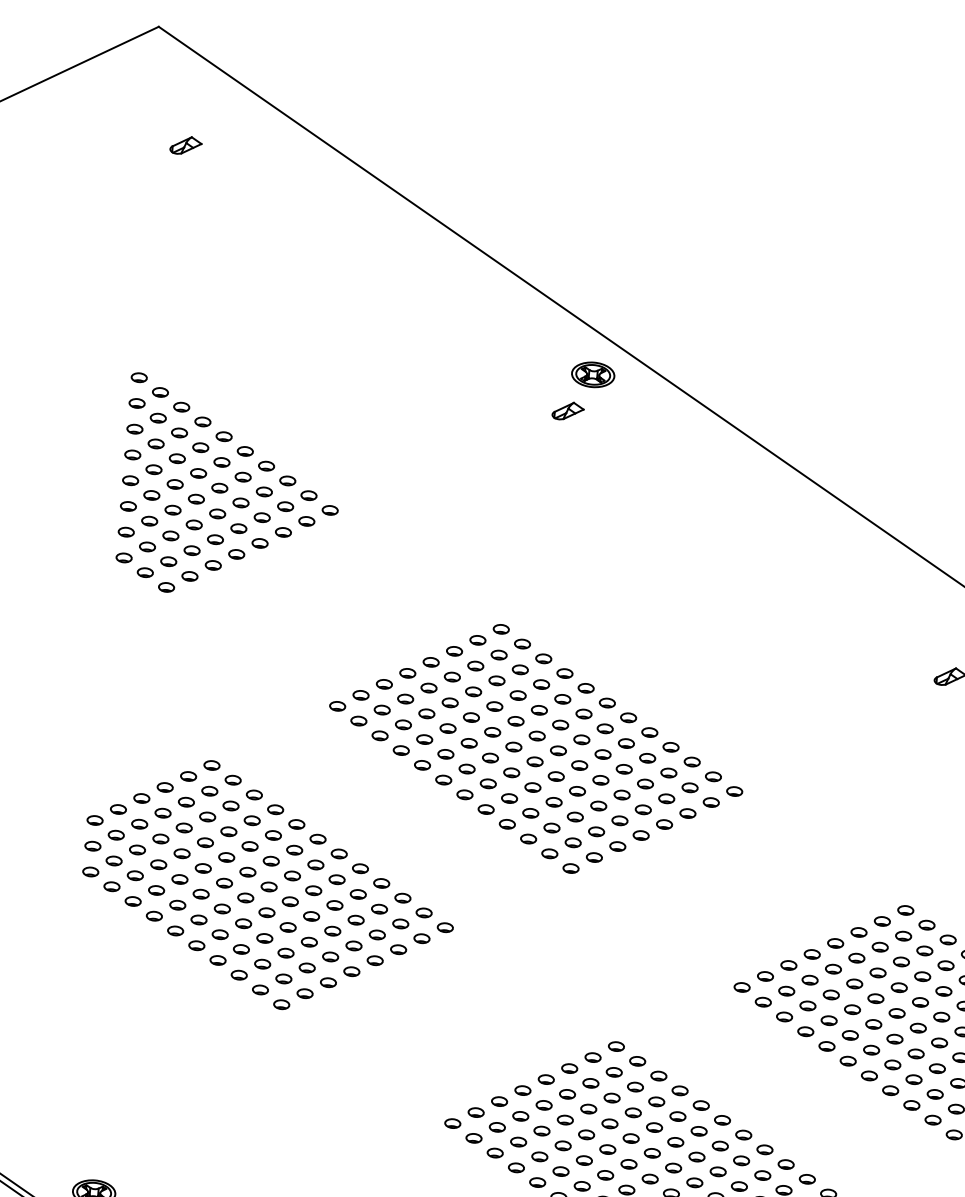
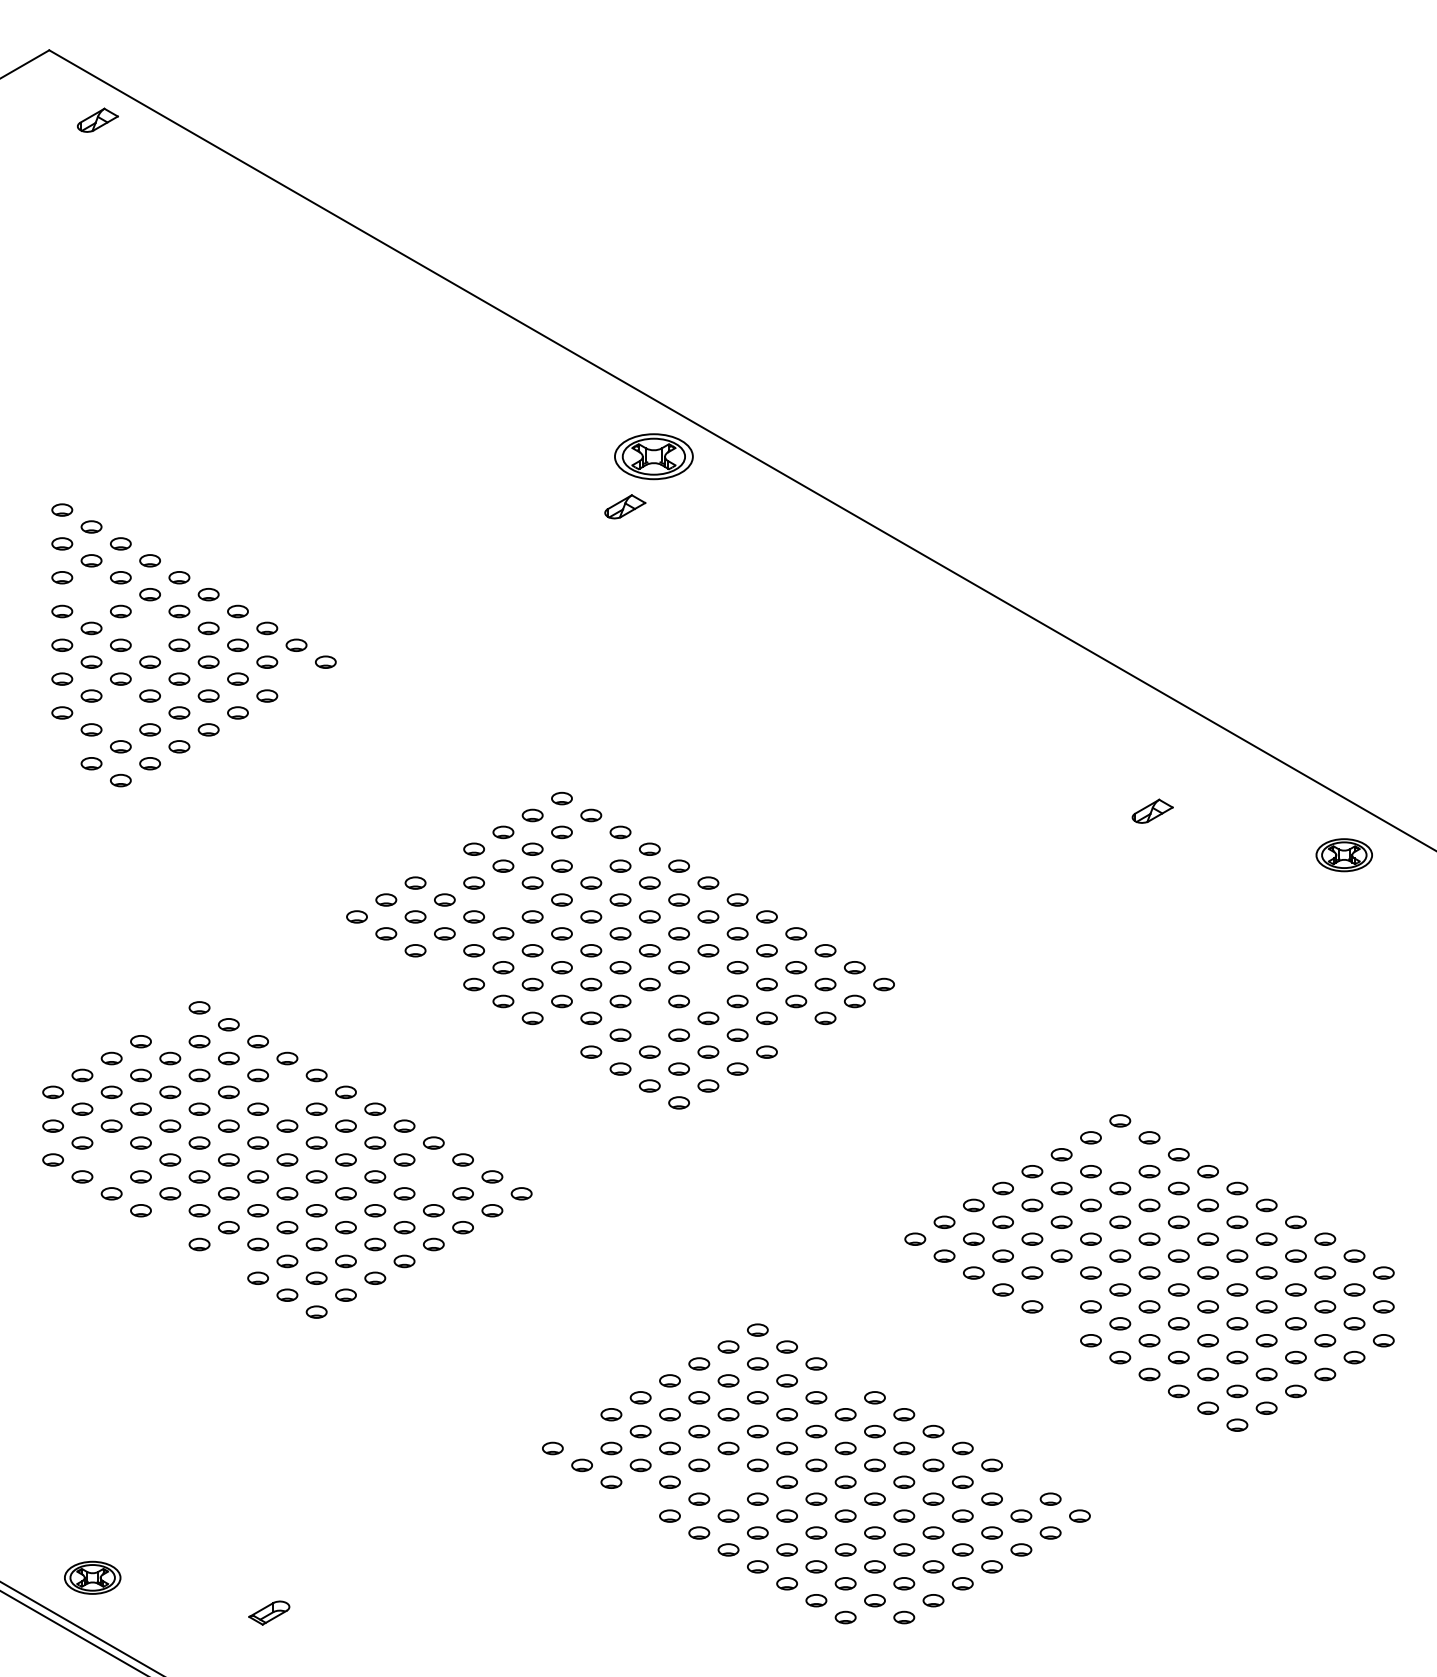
part: (185, 145) -> (97, 119), moved
part: (592, 374) -> (653, 456), size x1.4
part: (156, 443) -> (91, 594), removed
part: (198, 473) -> (149, 628), removed
part: (306, 520) -> (296, 678), removed
part: (170, 535) -> (120, 712), removed
part: (124, 557) -> (62, 746), removed
part: (520, 669) -> (591, 848), removed
part: (407, 672) -> (444, 865), removed
part: (450, 702) -> (503, 899), removed
part: (401, 750) -> (444, 967), removed
part: (188, 776) -> (170, 1024), removed
part: (600, 780) -> (708, 984), removed
part: (553, 802) -> (649, 1018), removed
part: (485, 808) -> (561, 1034), removed
part: (664, 823) -> (796, 1034), removed
part: (273, 834) -> (287, 1091), removed
part: (135, 875) -> (111, 1159), removed
part: (379, 908) -> (433, 1176), removed
part: (175, 930) -> (170, 1227), removed
part: (903, 936) -> (1120, 1154), removed
part: (217, 960) -> (228, 1261), removed
part: (850, 1035) -> (1061, 1289), removed
part: (848, 1060) -> (1061, 1323), removed
part: (679, 1090) -> (845, 1380), removed
part: (475, 1112) -> (581, 1431), removed
part: (584, 1159) -> (728, 1481), removed
part: (516, 1167) -> (640, 1498), removed
part: (807, 1178) -> (1021, 1481), removed

